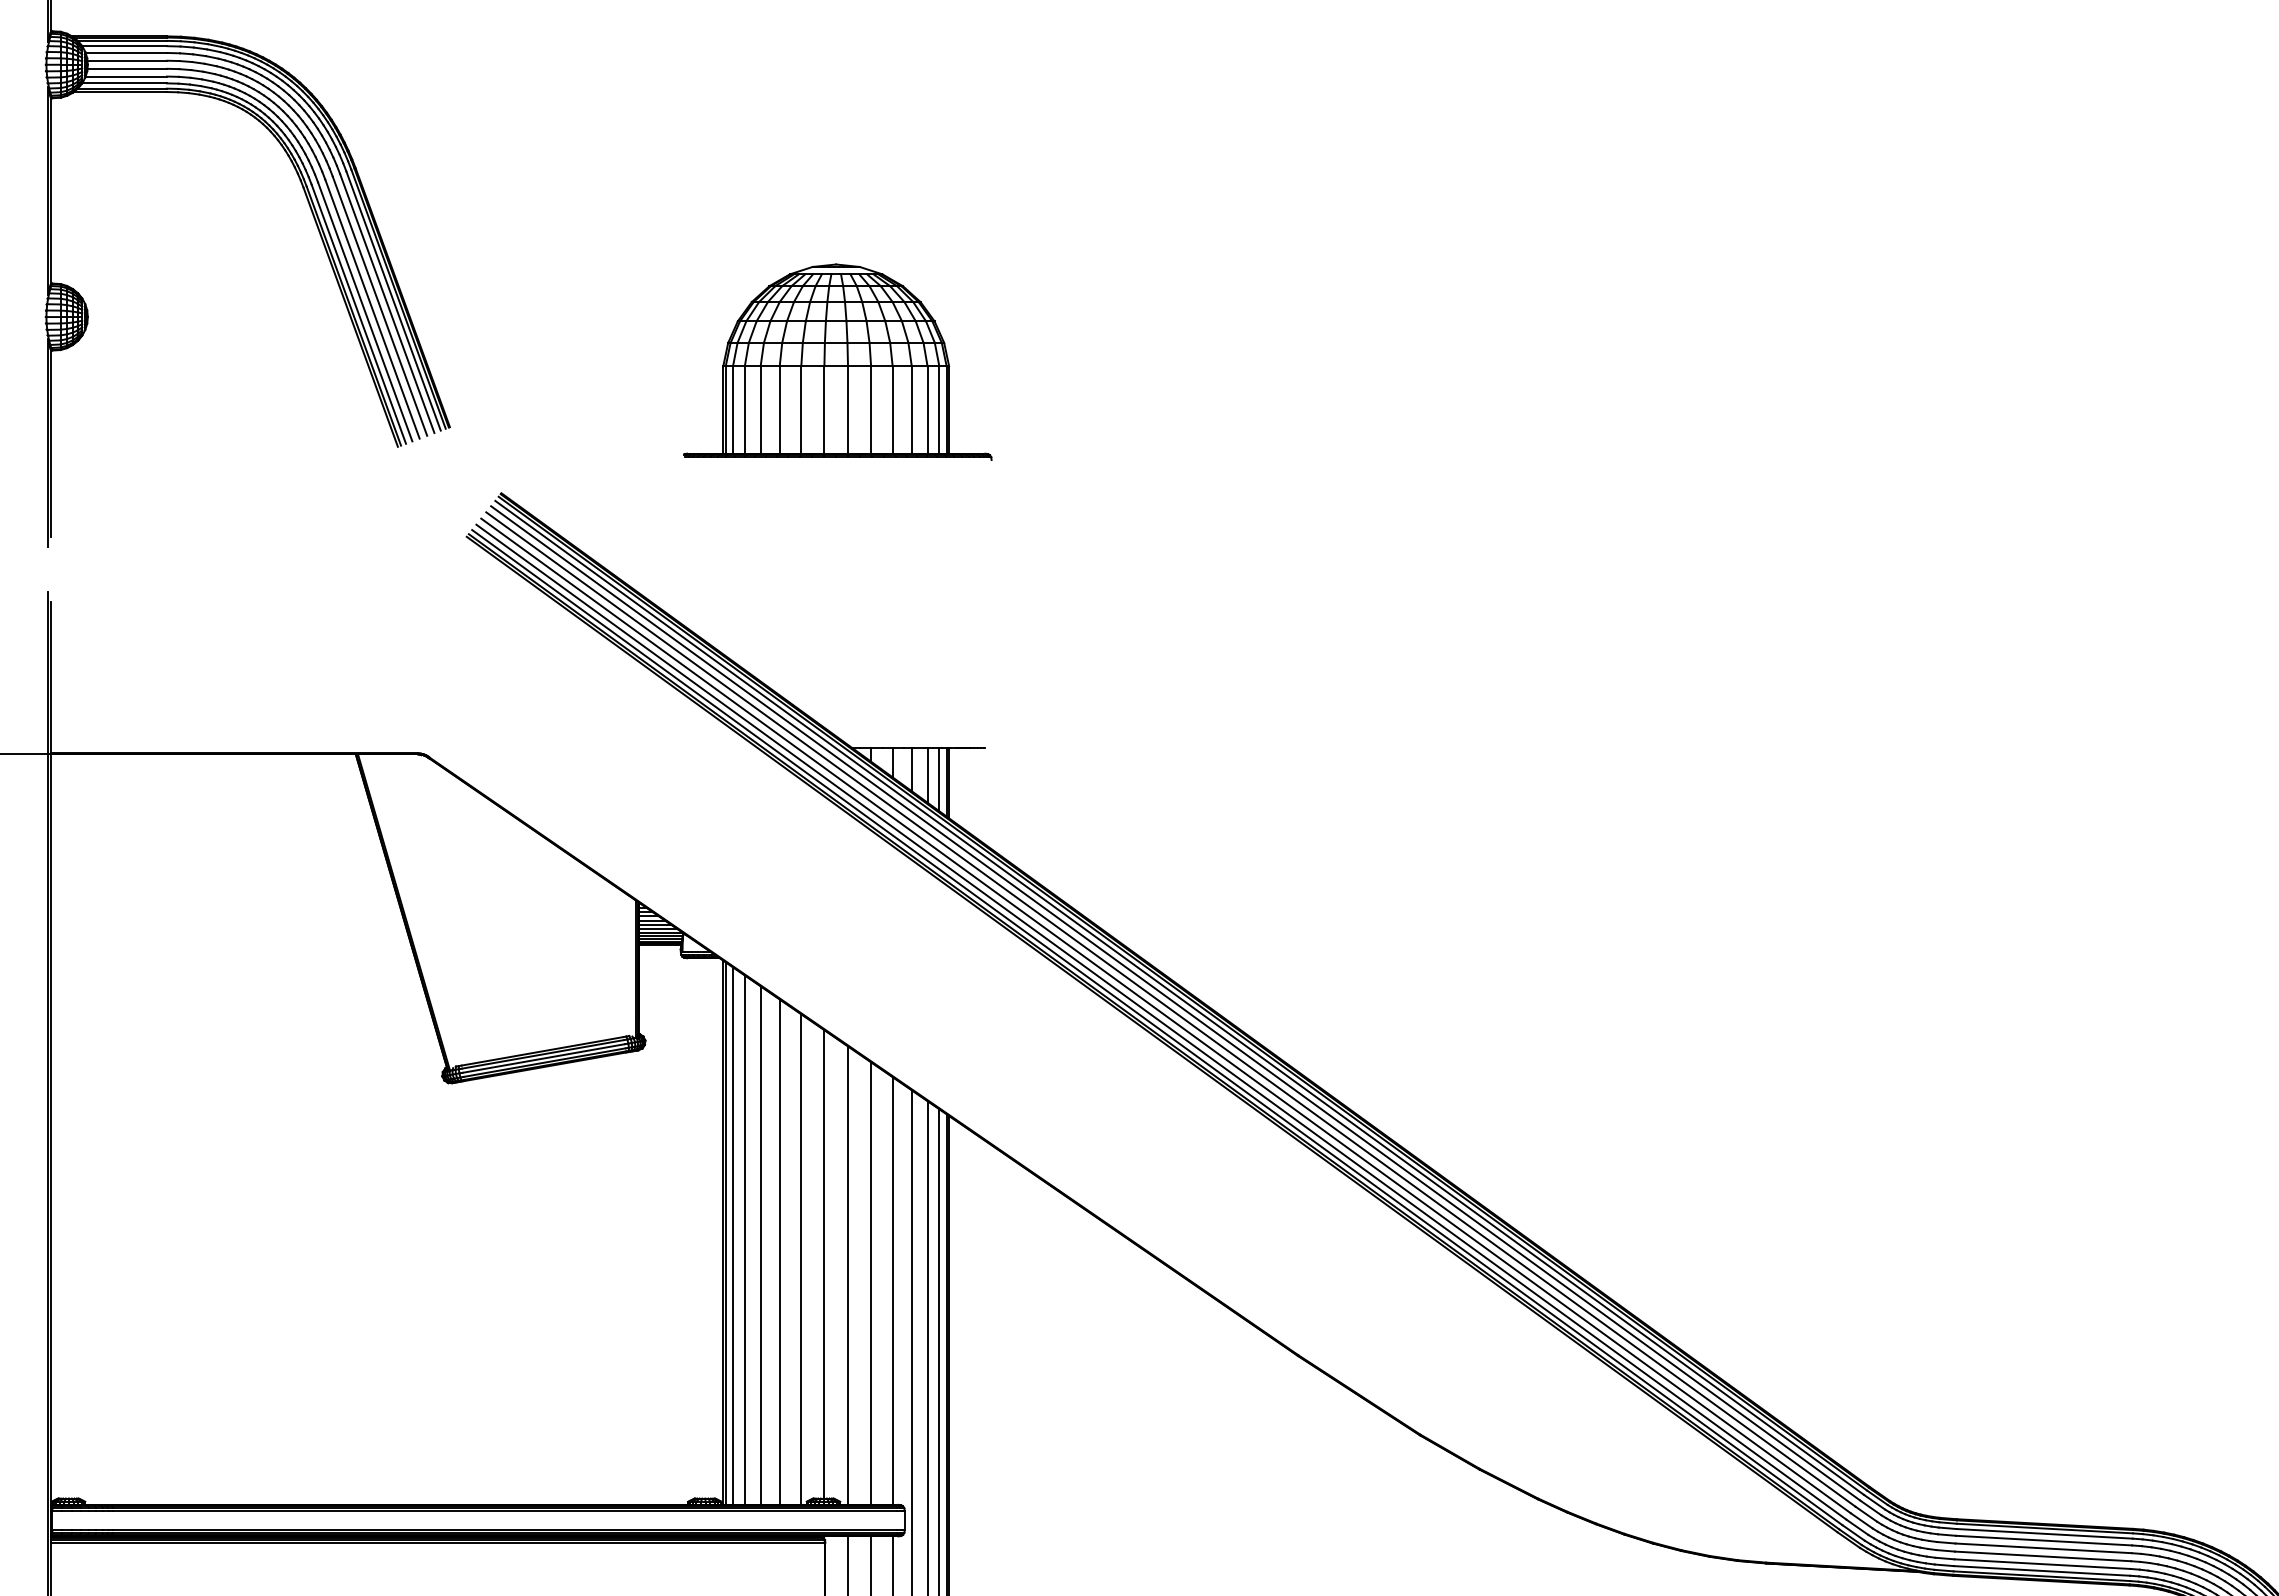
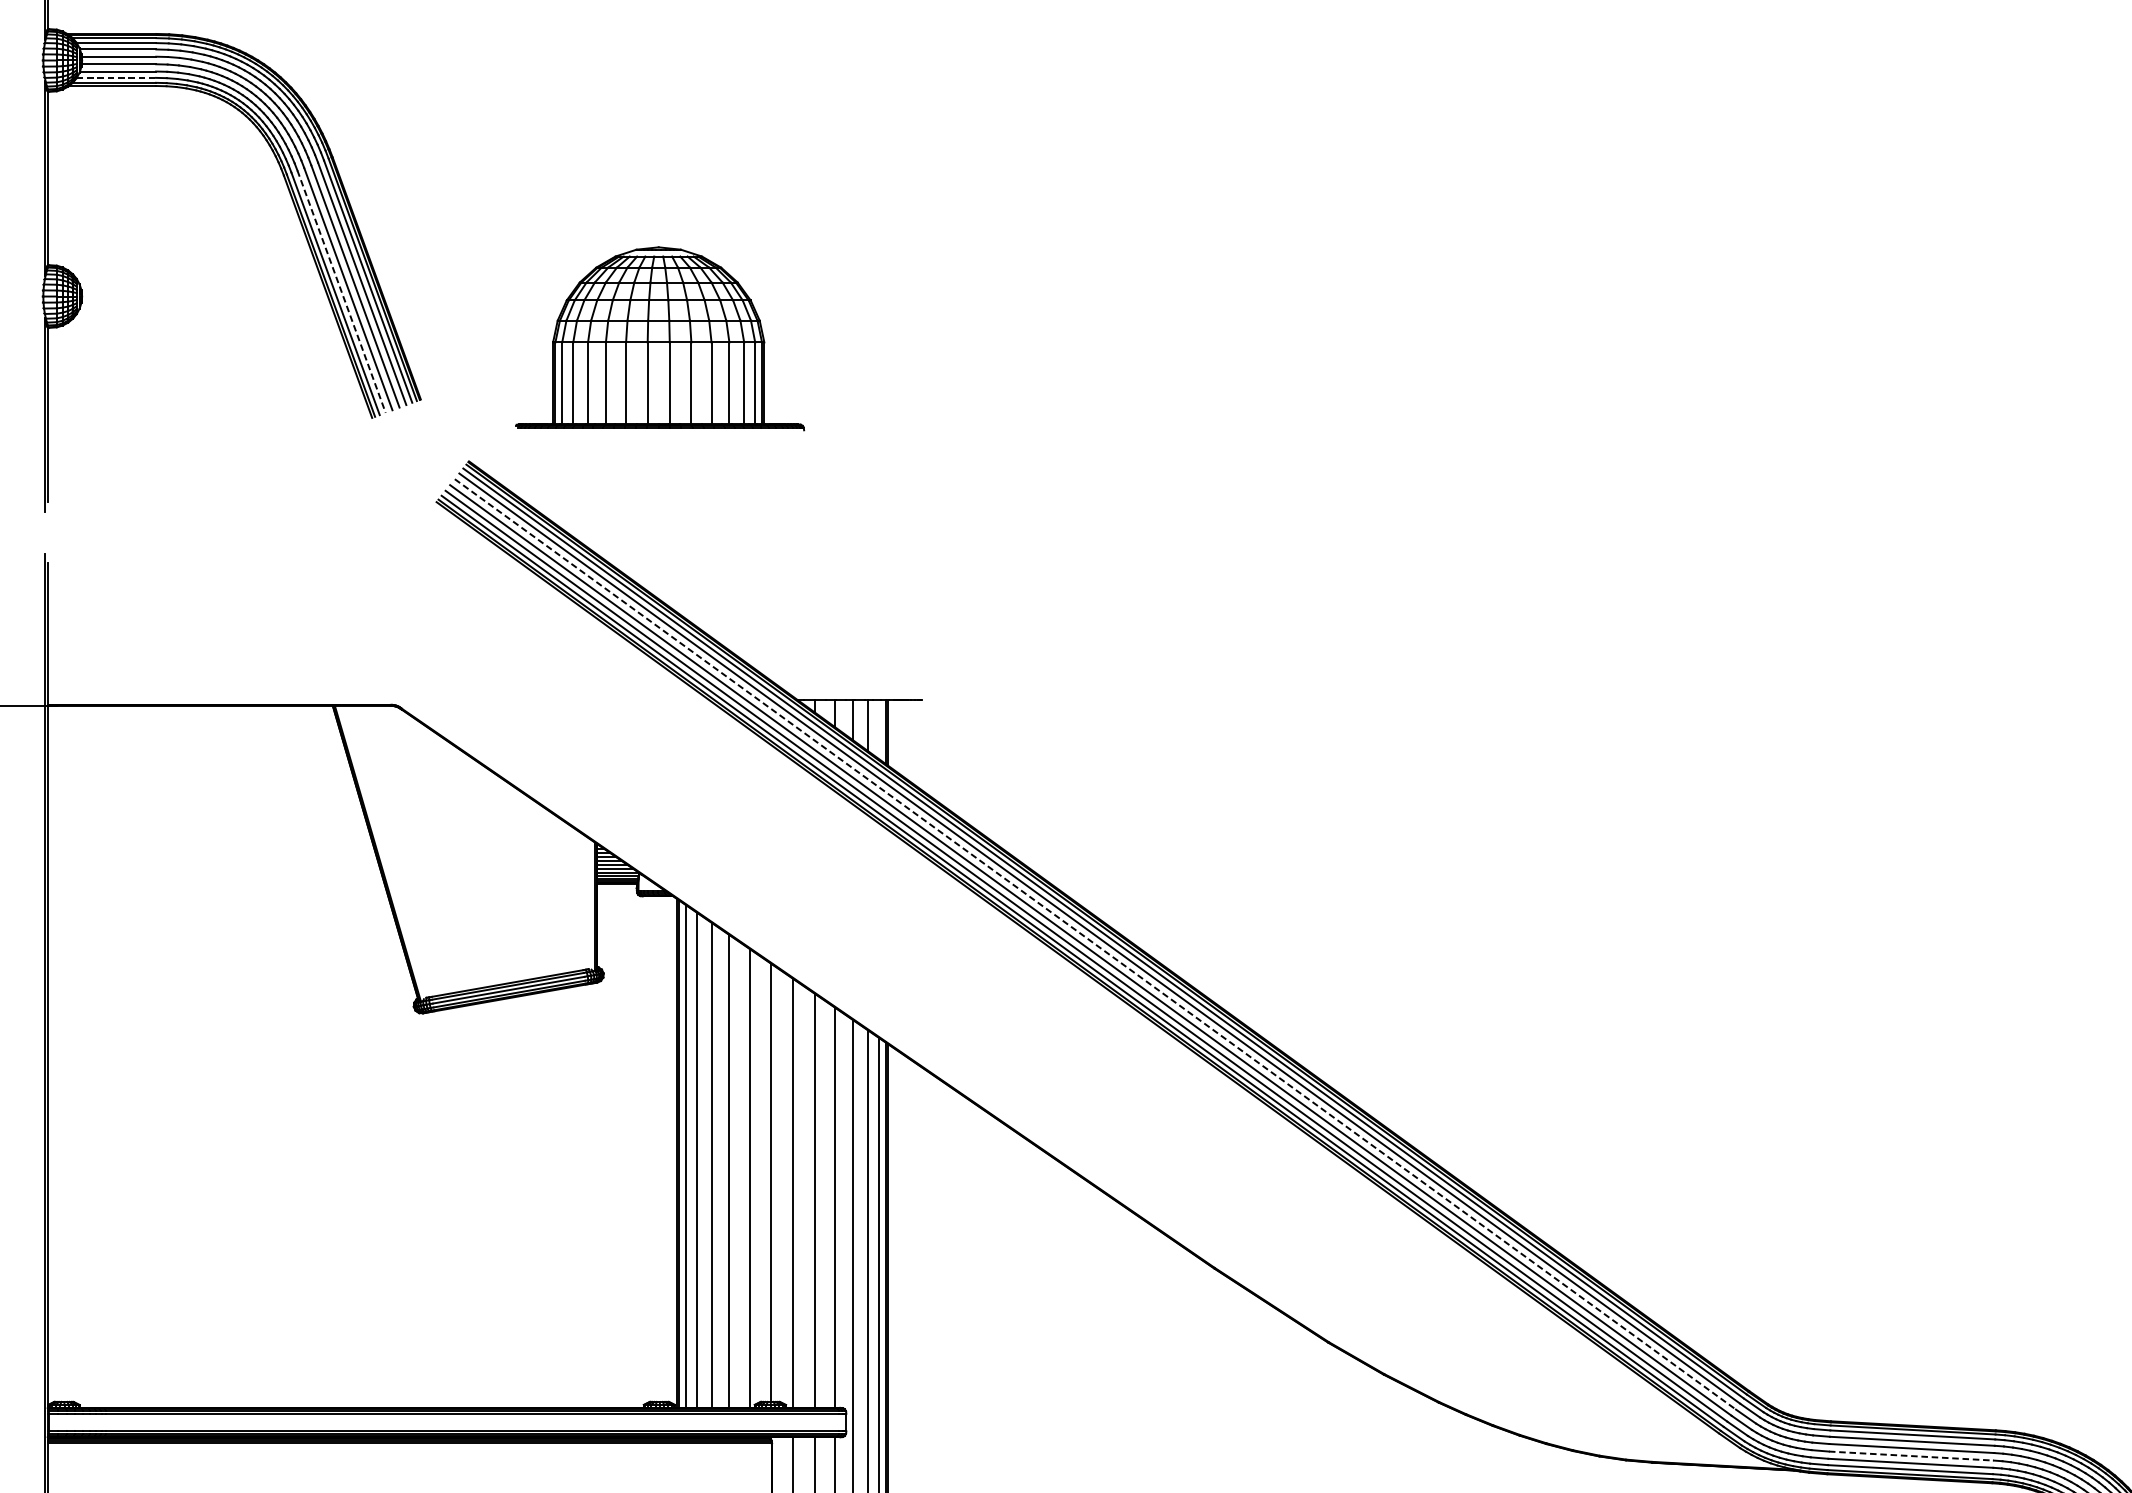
line: (125, 83) -> (117, 78), solid -> dashed
line: (365, 311) -> (341, 291), solid -> dashed
part: (837, 361) -> (659, 338), moved
line: (939, 779) -> (878, 729), removed
line: (1171, 1009) -> (1095, 944), solid -> dashed
line: (2043, 1556) -> (1911, 1456), solid -> dashed

